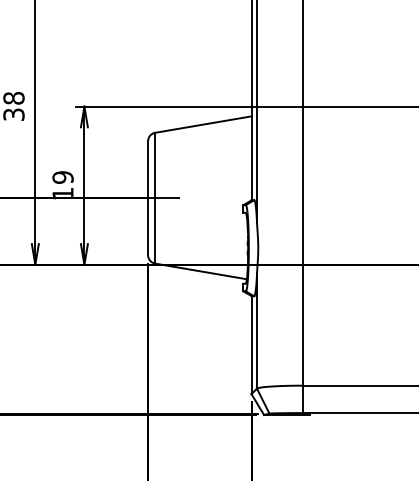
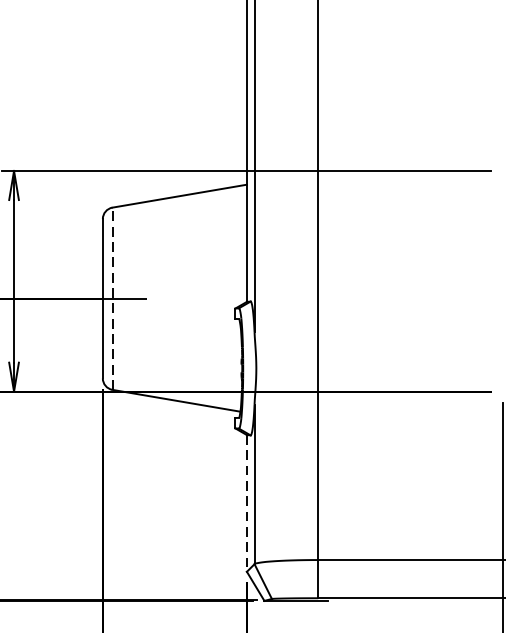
line: (155, 197) -> (113, 297), solid -> dashed
line: (251, 345) -> (246, 504), solid -> dashed

